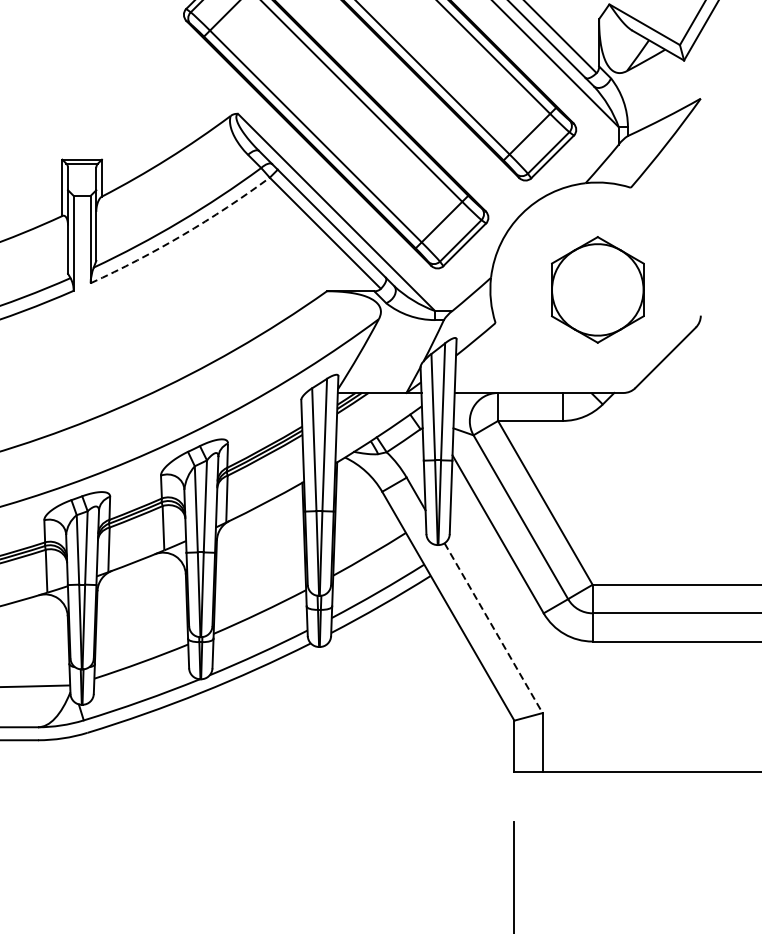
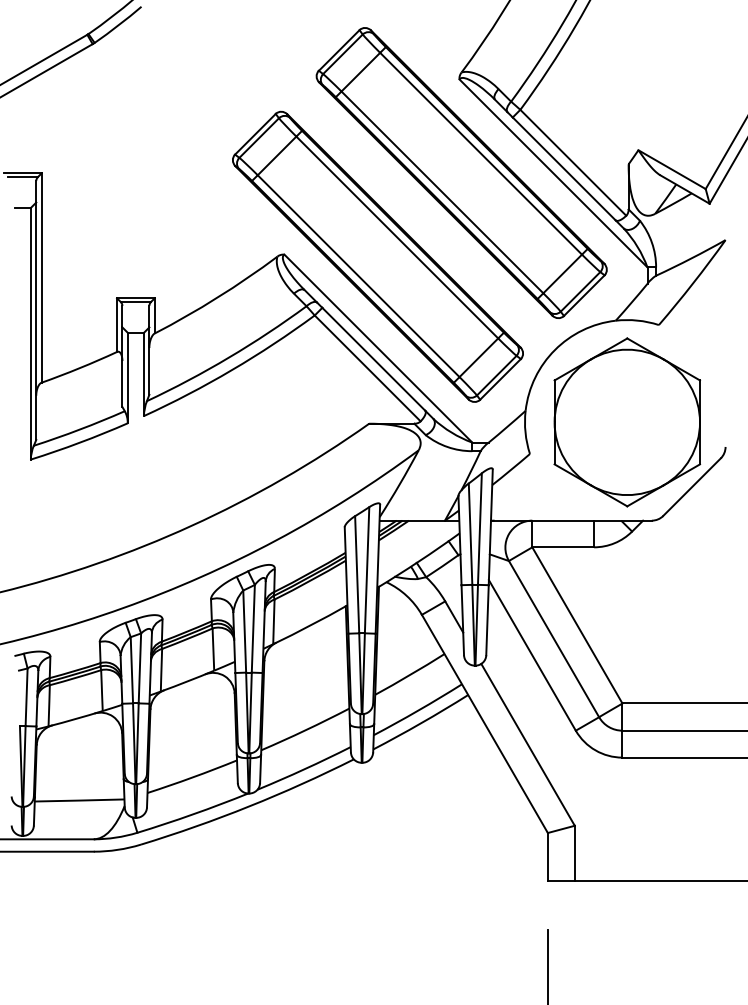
arc: (182, 235) -> (231, 370), dashed -> solid
part: (597, 289) -> (627, 422), size x1.67
line: (494, 628) -> (528, 745), dashed -> solid

